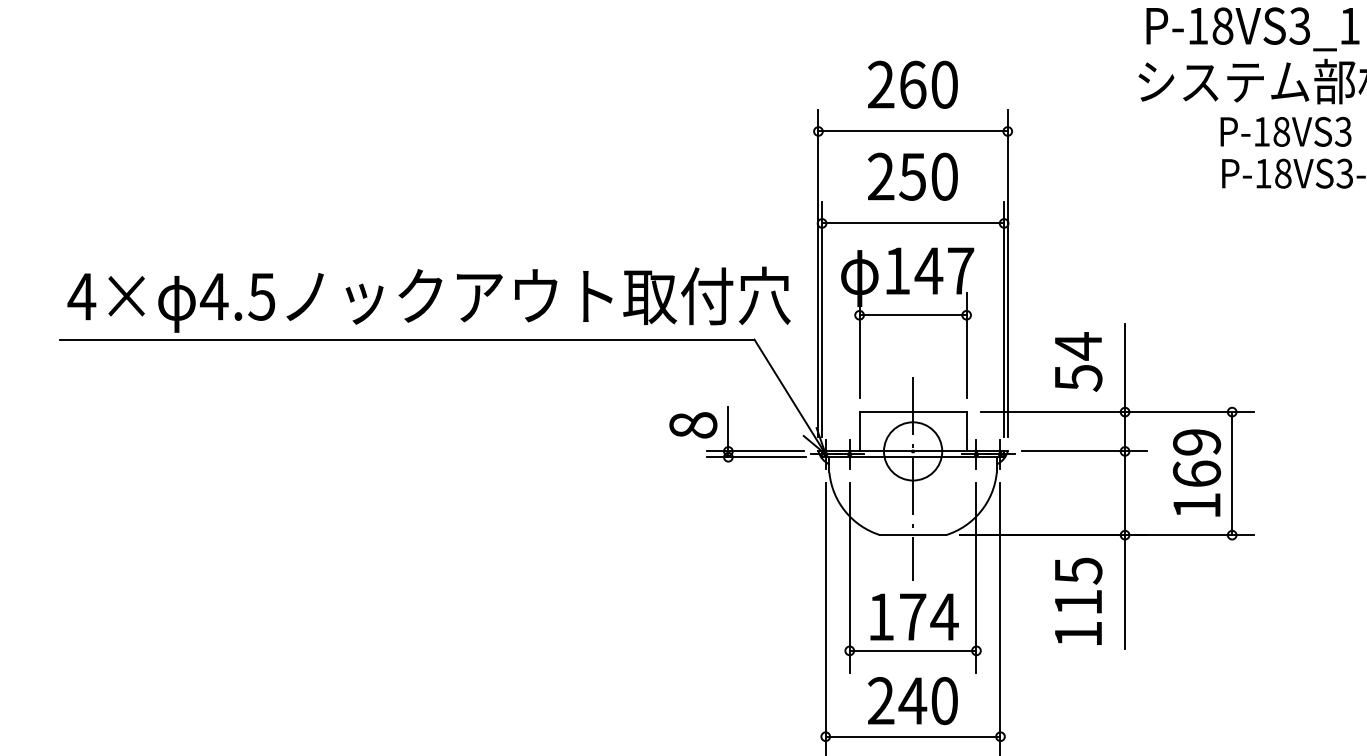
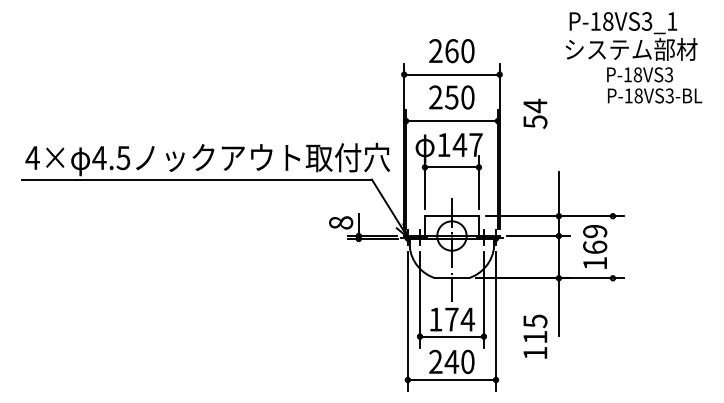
text: (1078, 361) -> (535, 113), moved
line: (1231, 474) -> (612, 247), removed
text: (1078, 601) -> (535, 336), moved

